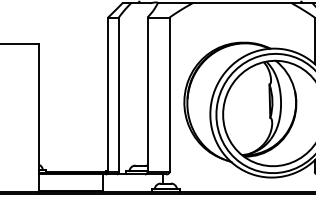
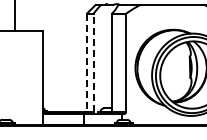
line: (118, 93) -> (93, 62), solid -> dashed
line: (107, 95) -> (86, 63), solid -> dashed

